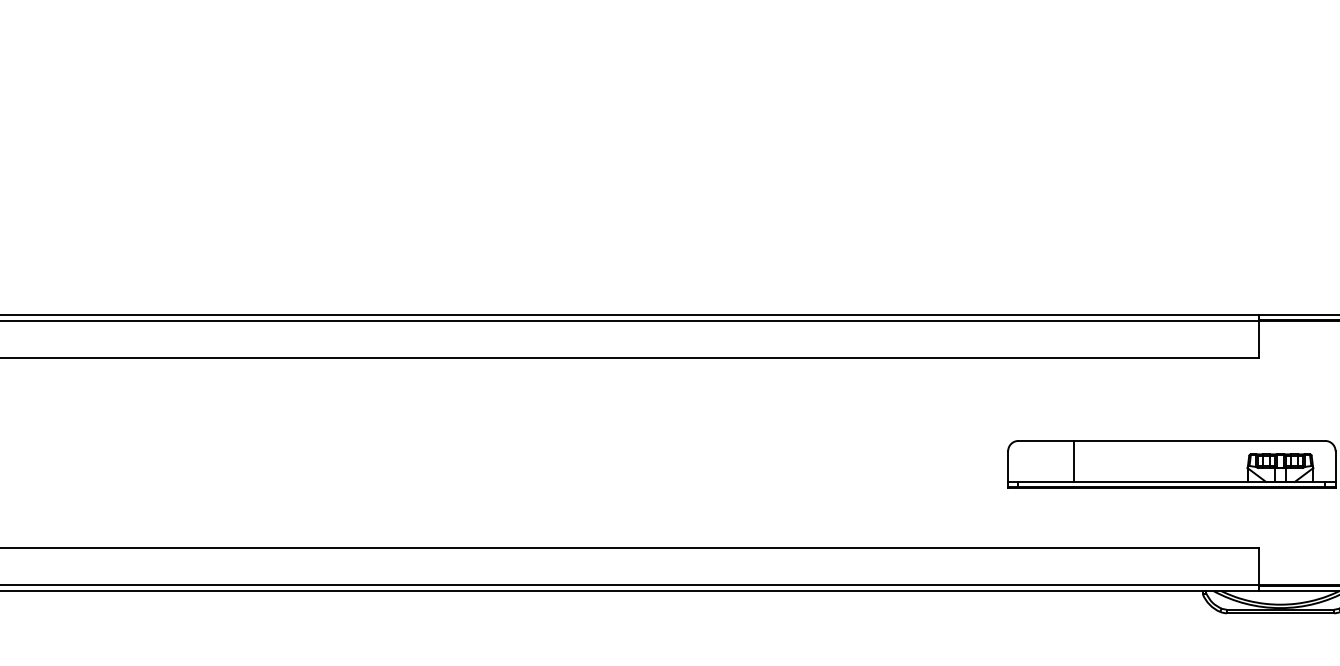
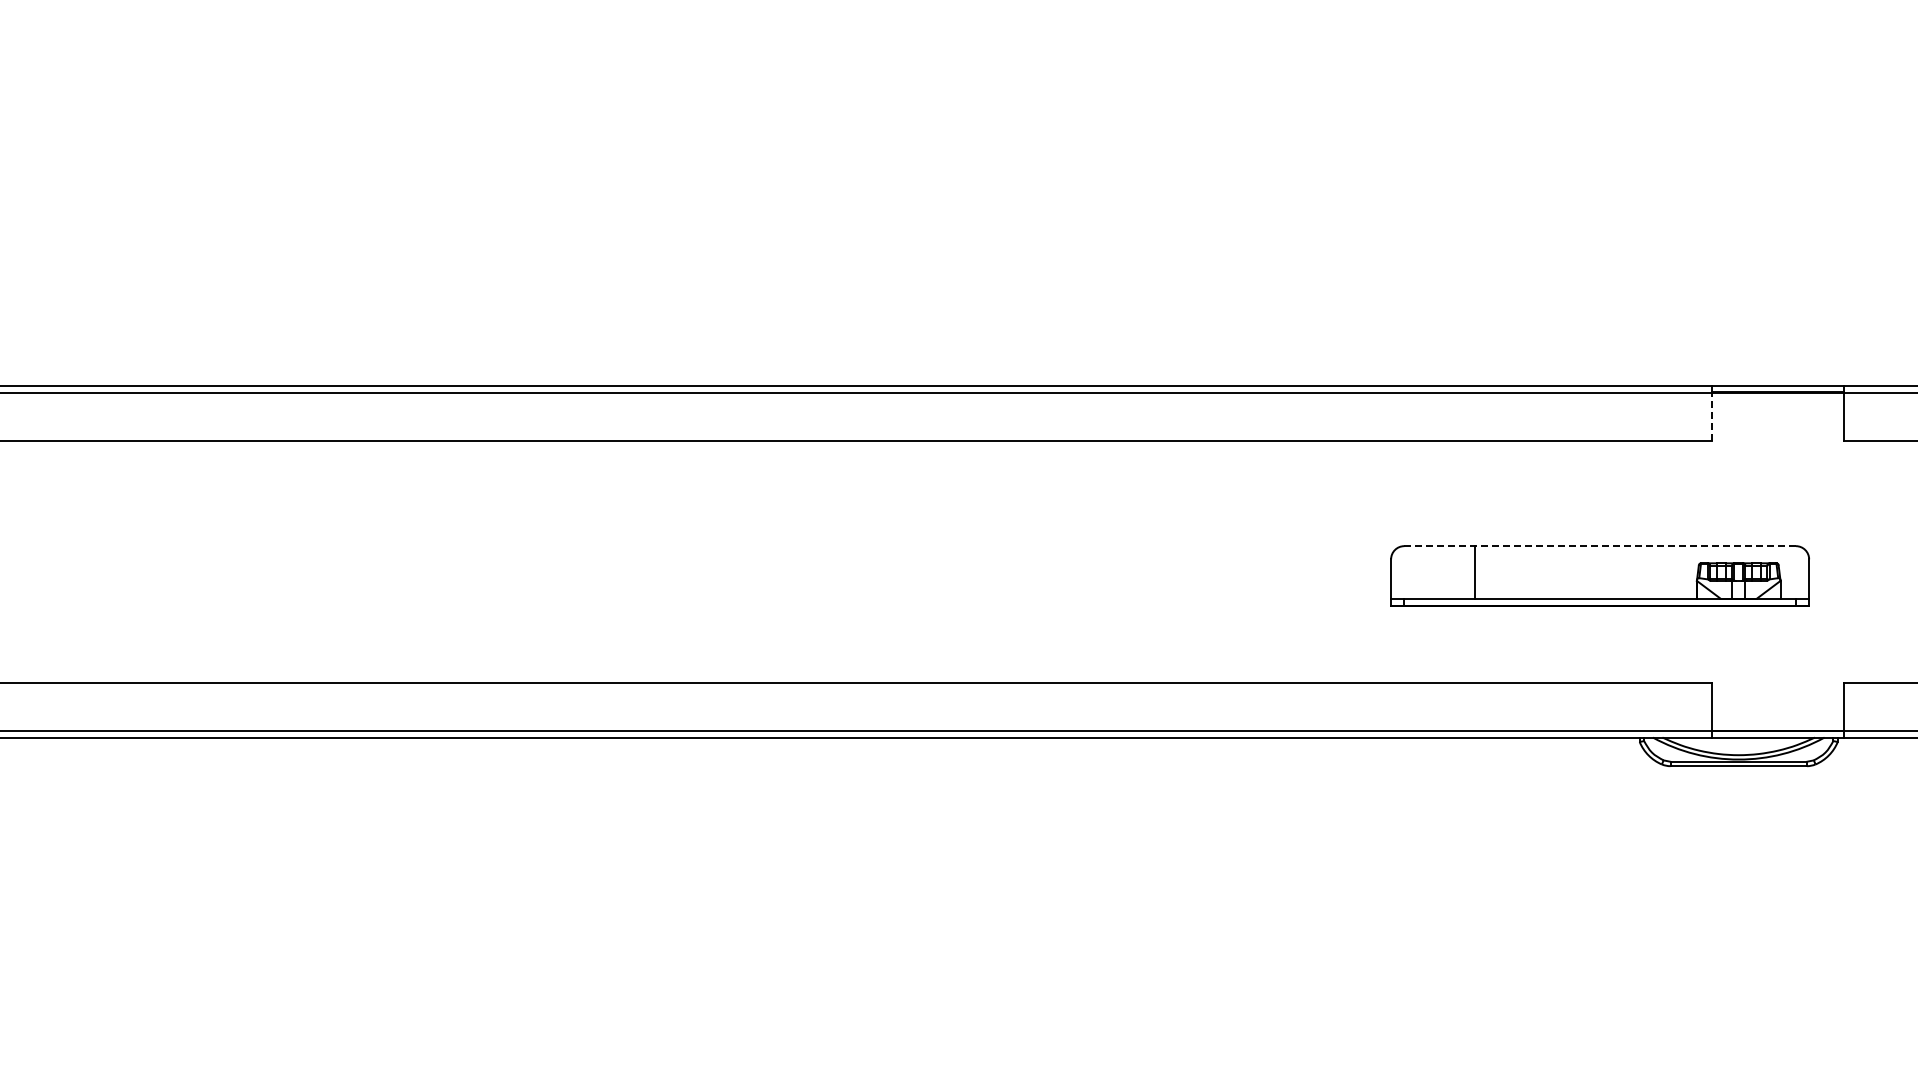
line: (1259, 339) -> (1711, 416), solid -> dashed
line: (1172, 441) -> (1600, 546), solid -> dashed

